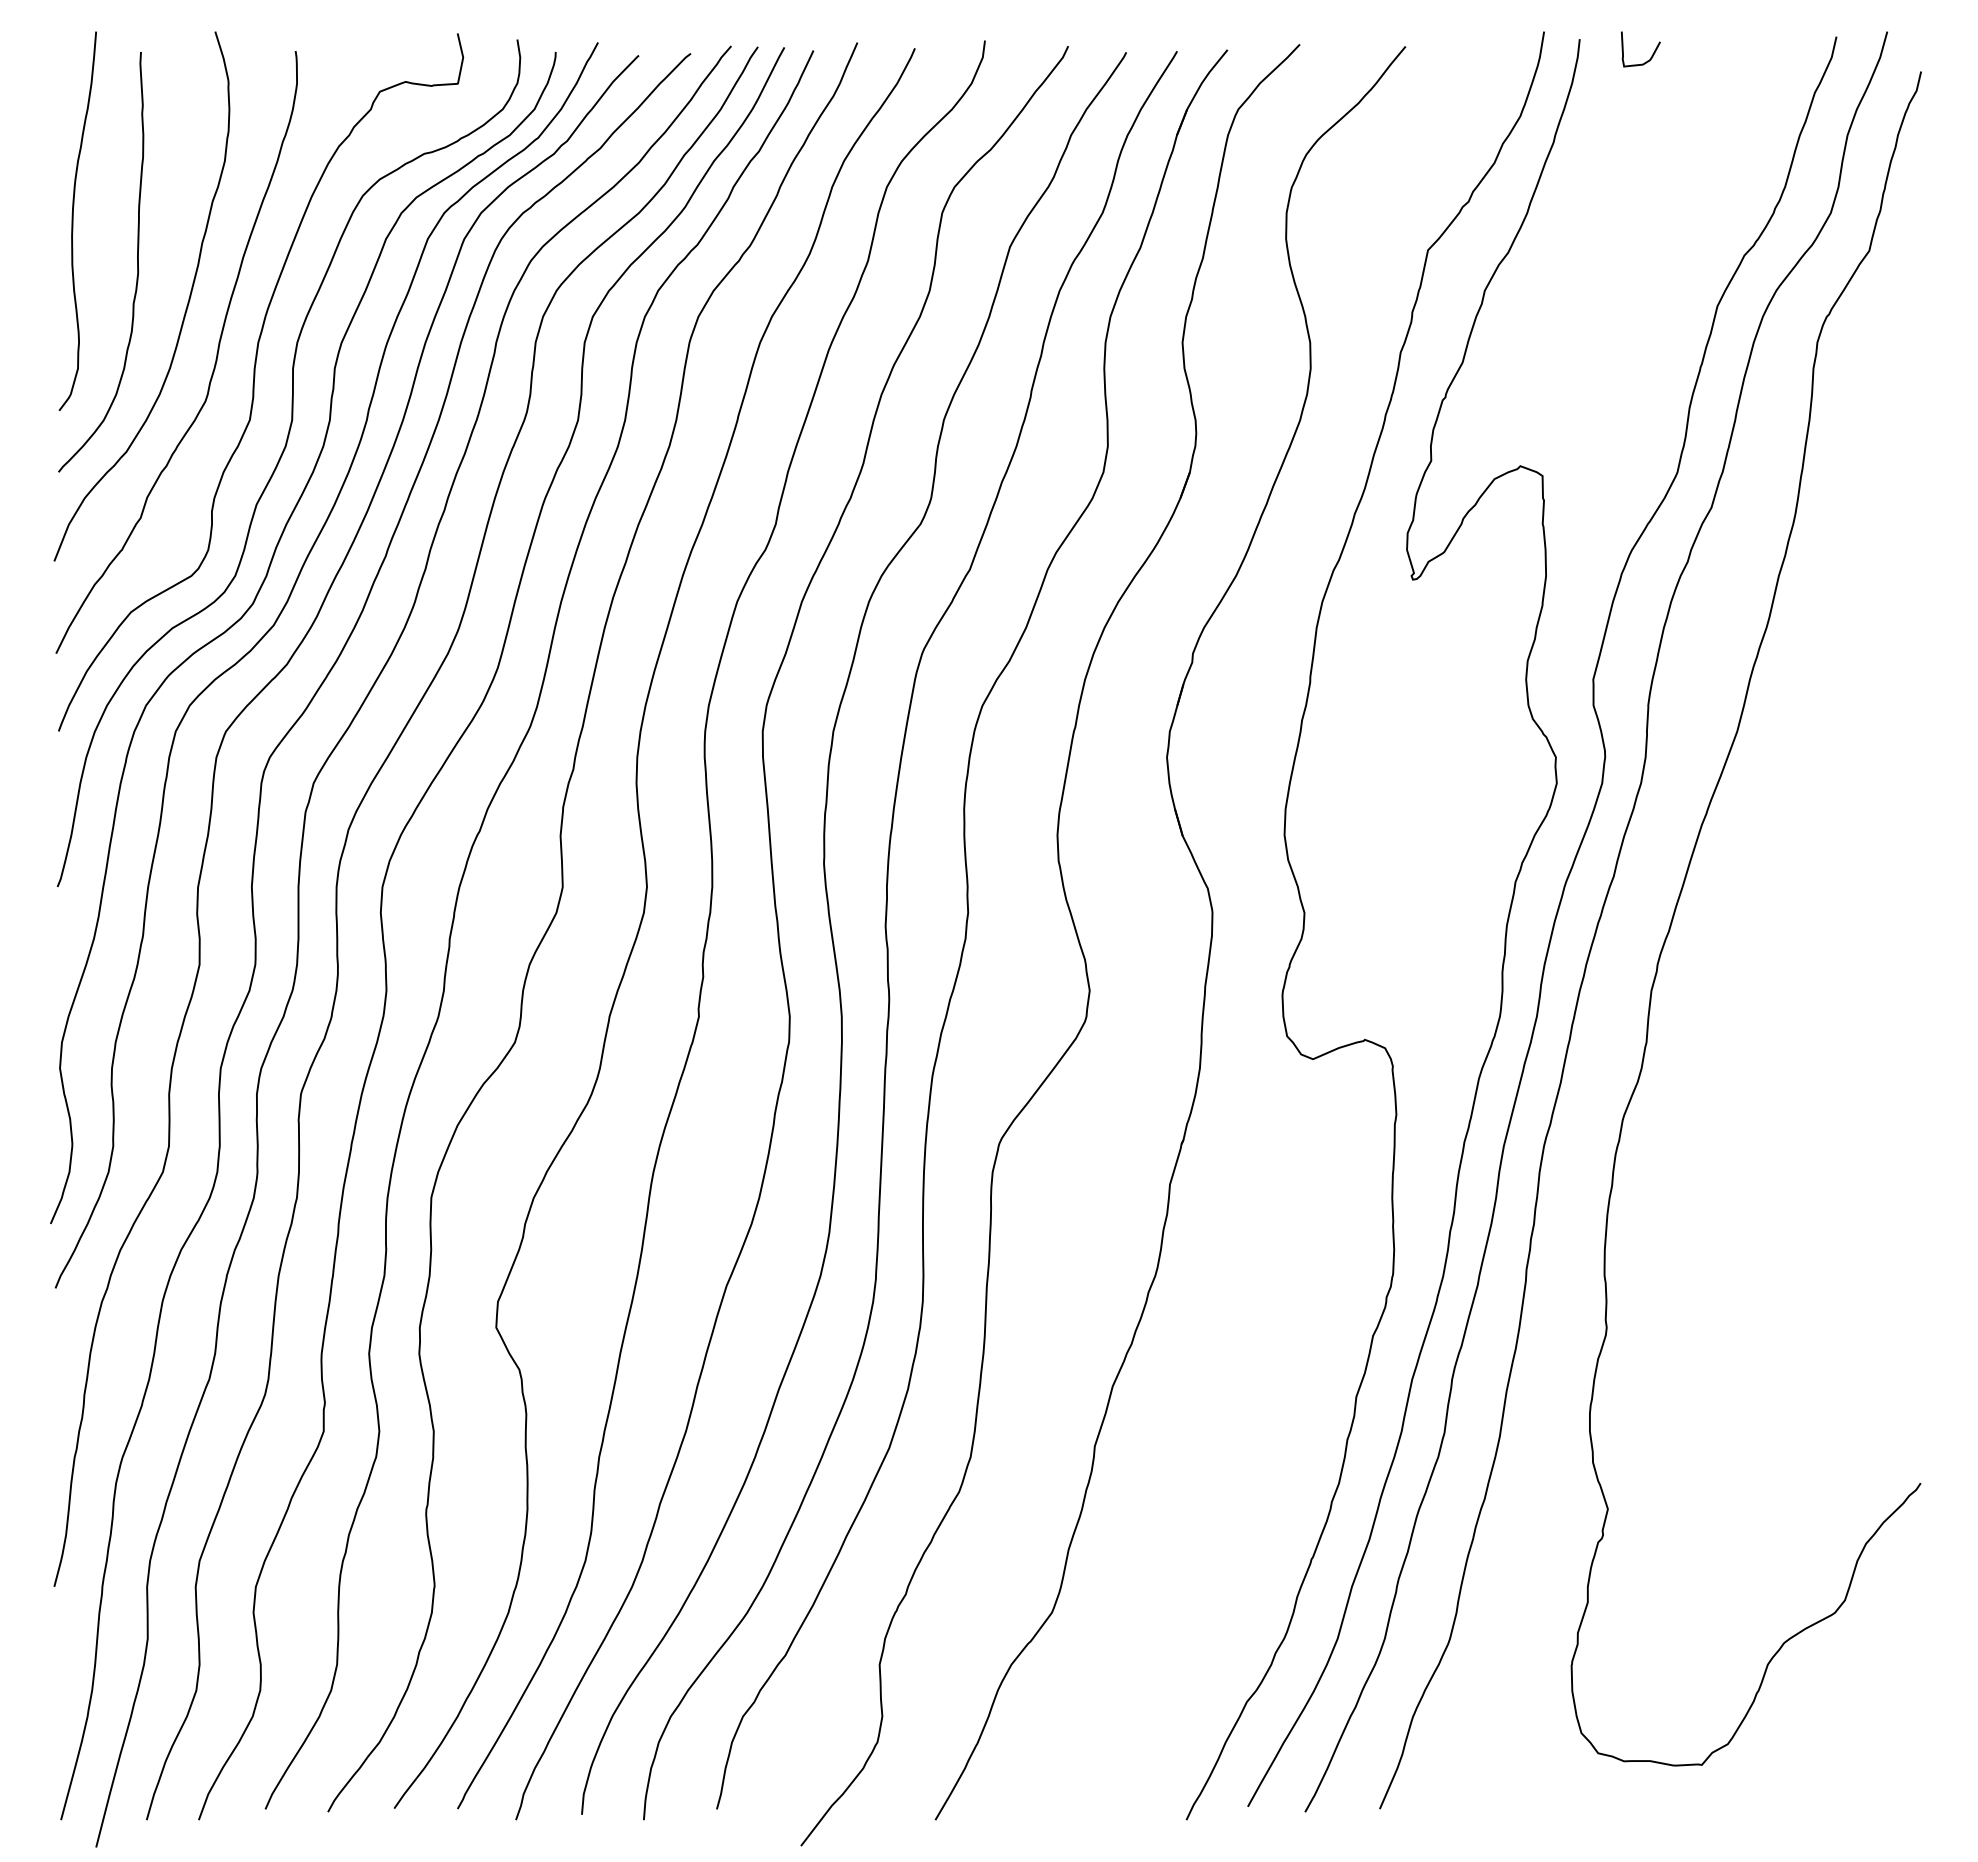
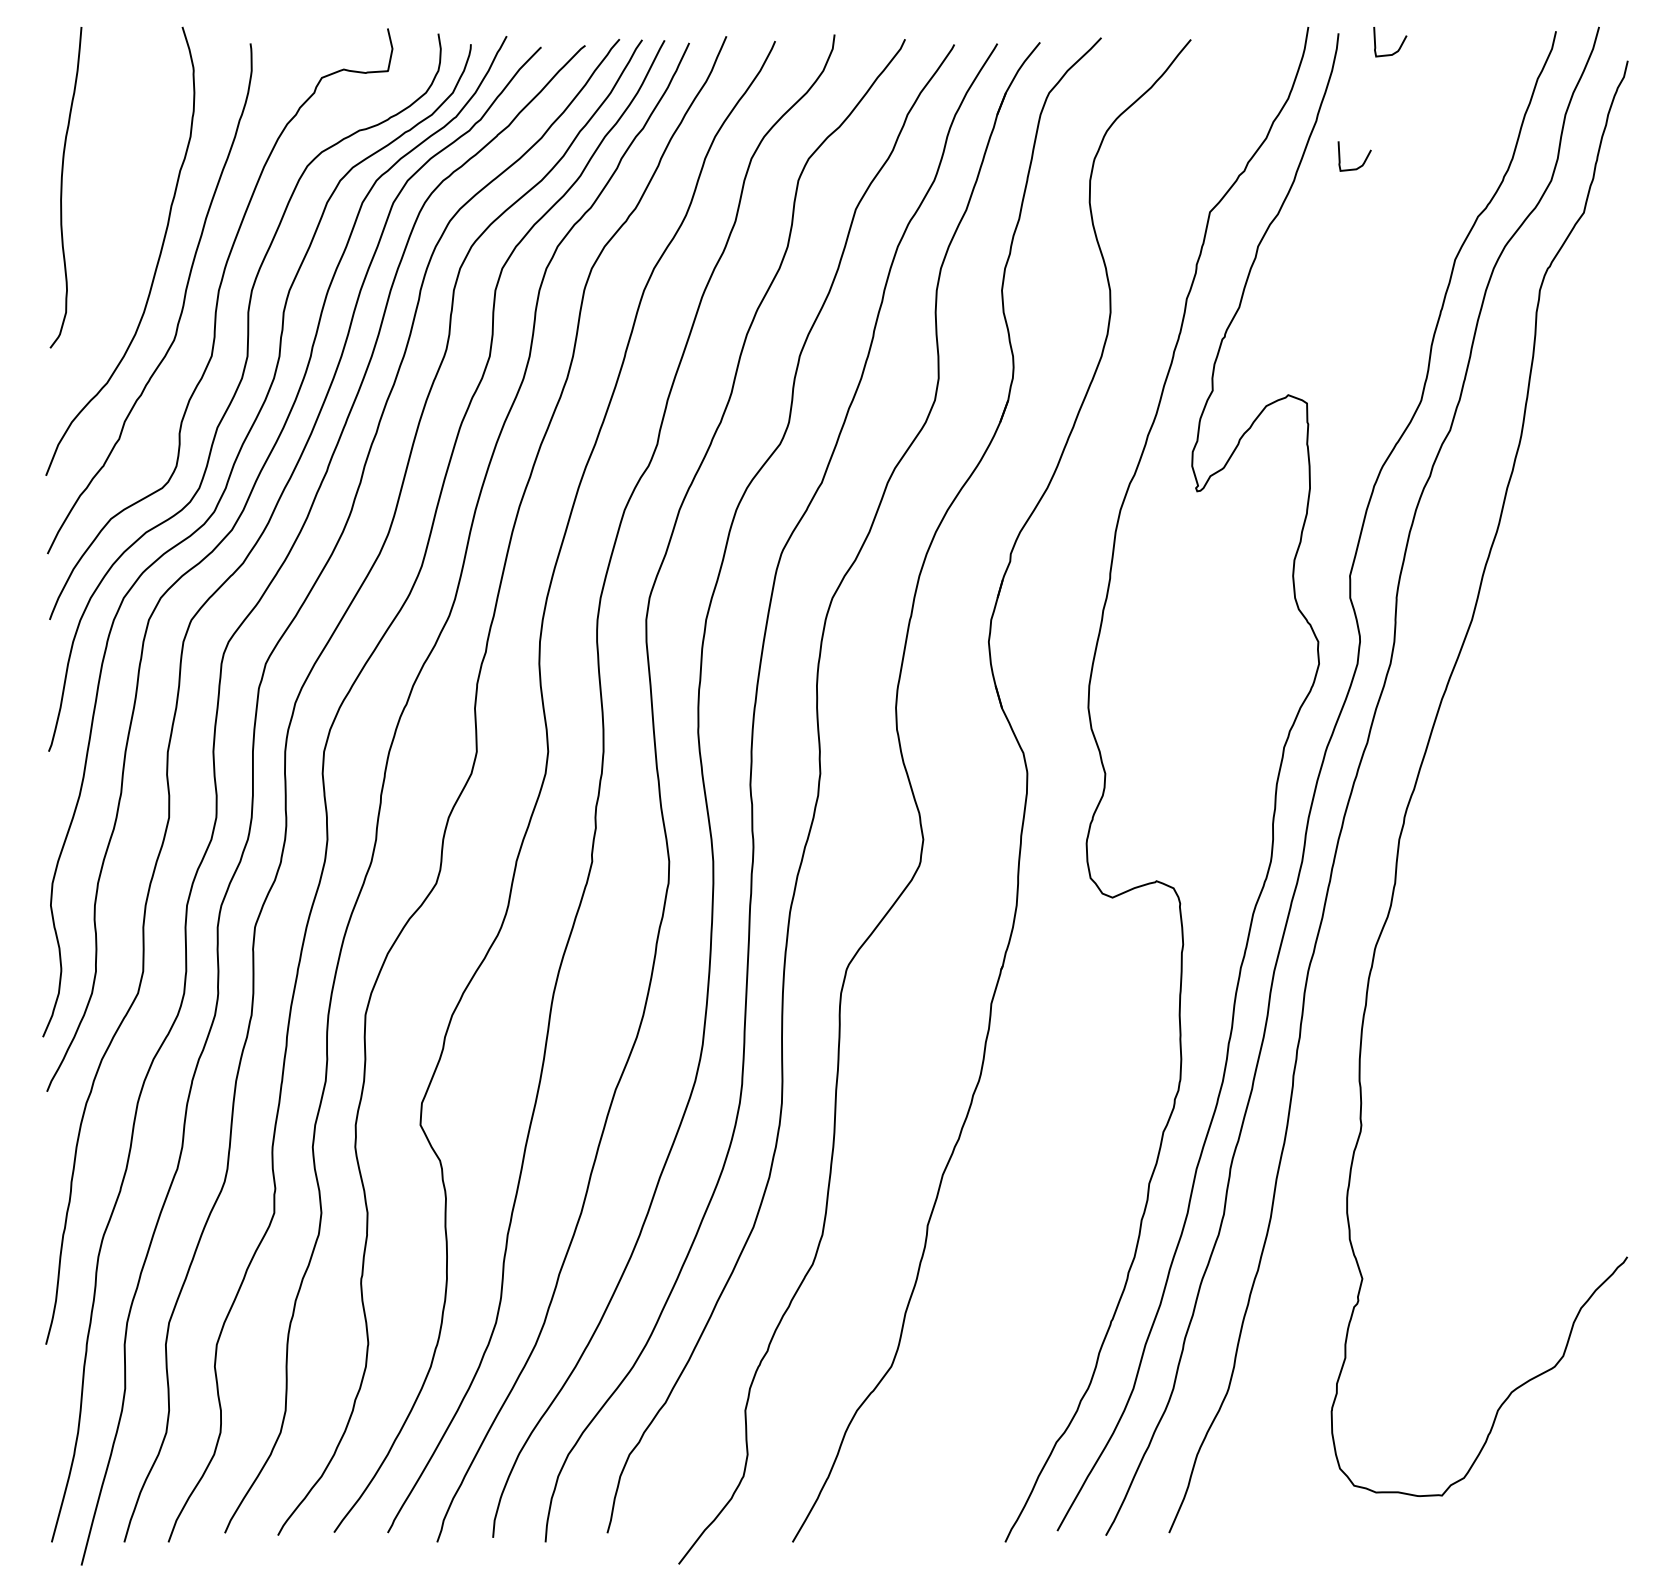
curve: (1609, 190) -> (1363, 161), added
curve: (137, 262) -> (116, 222), removed

